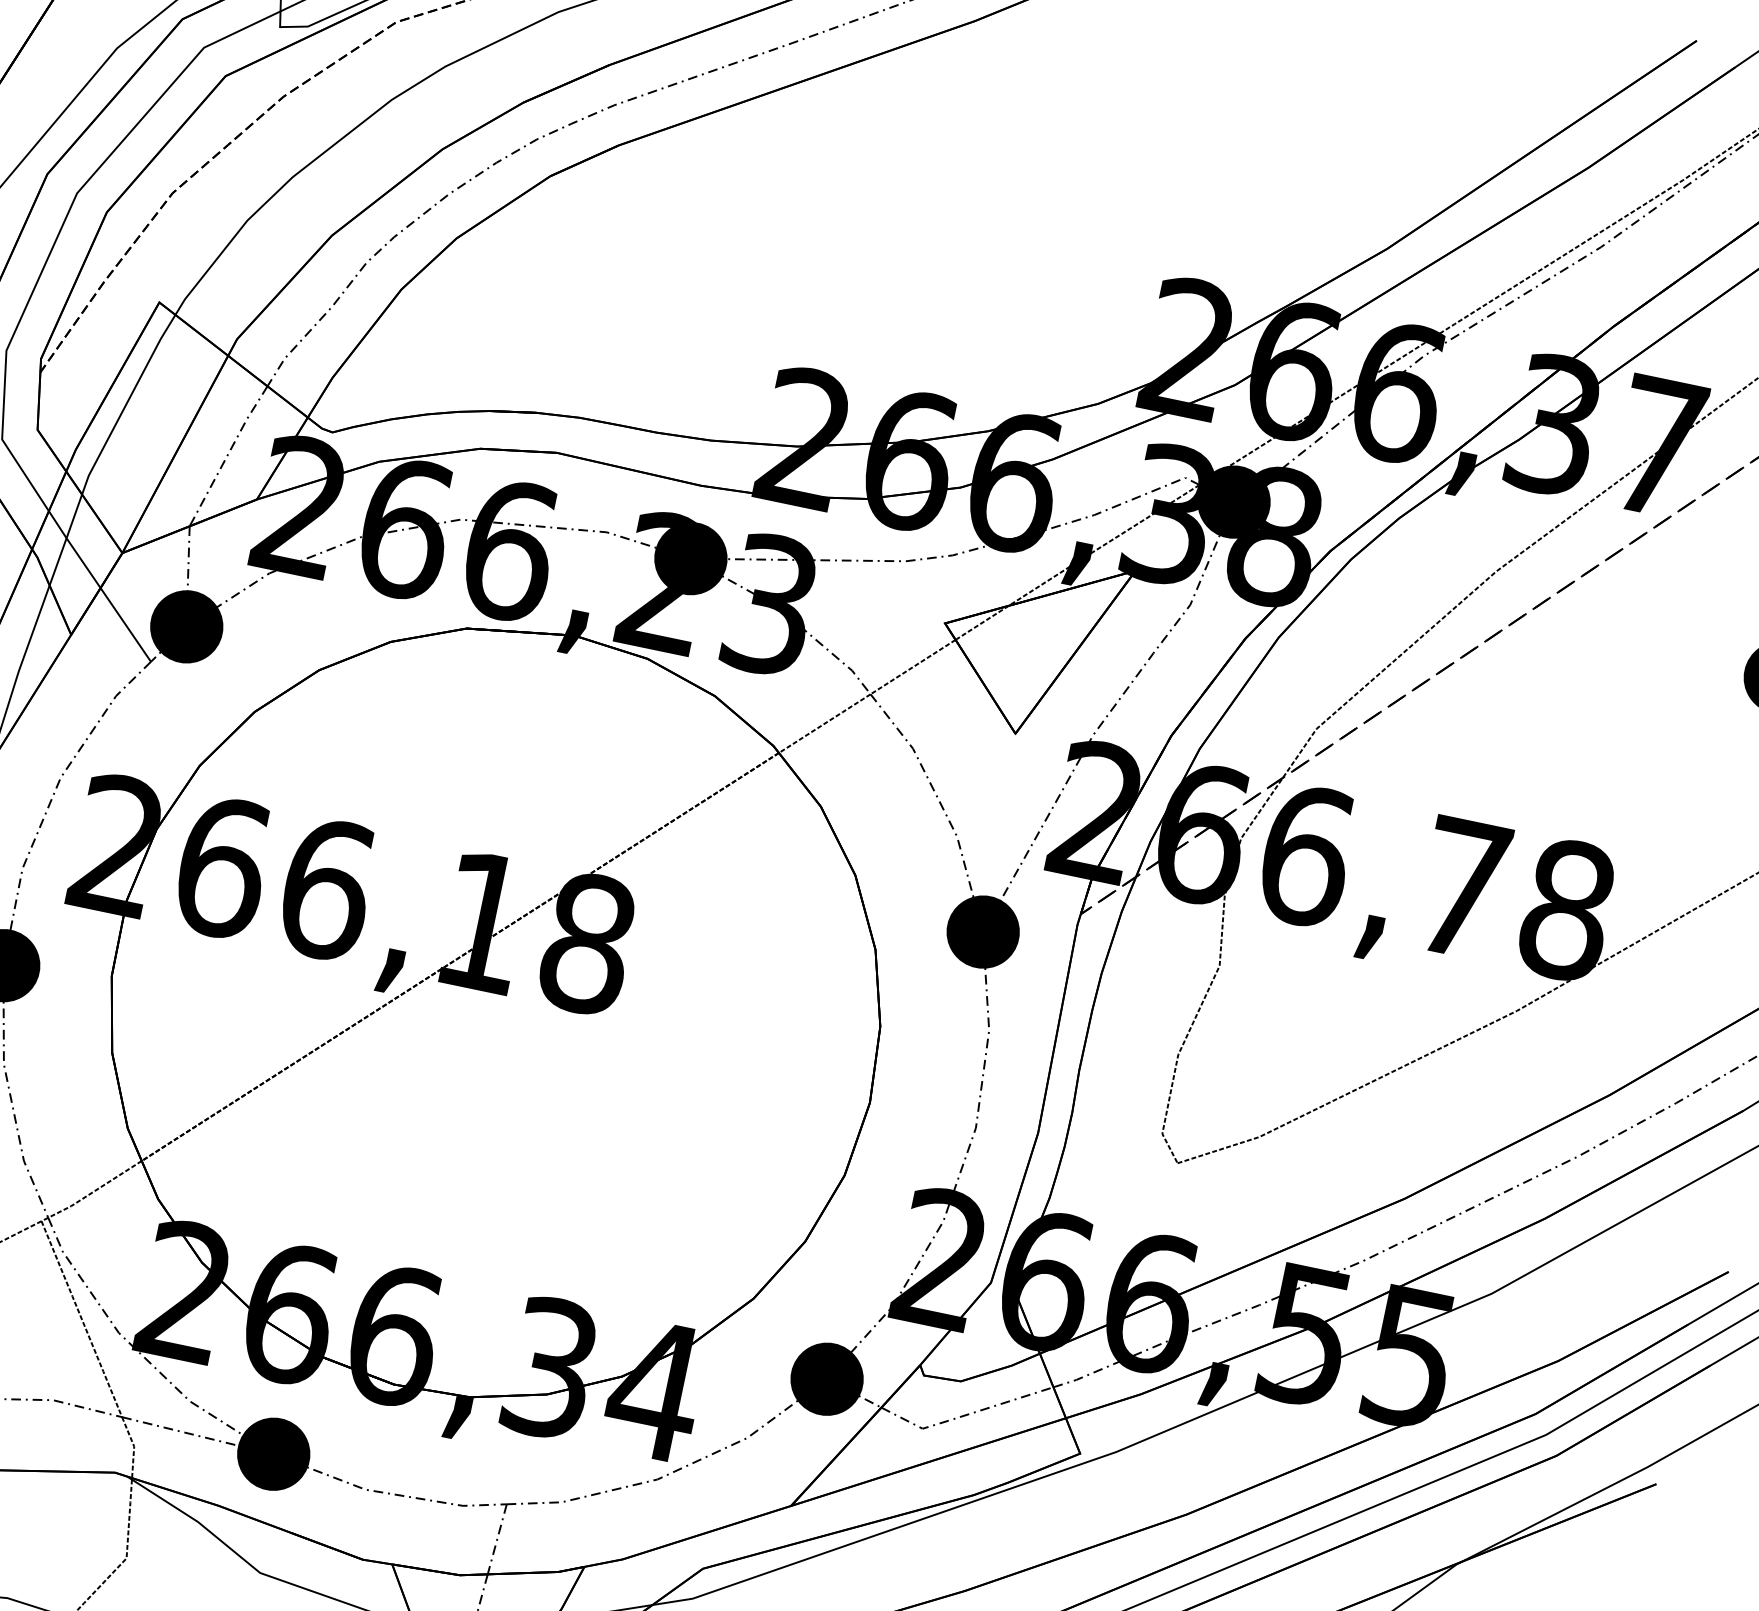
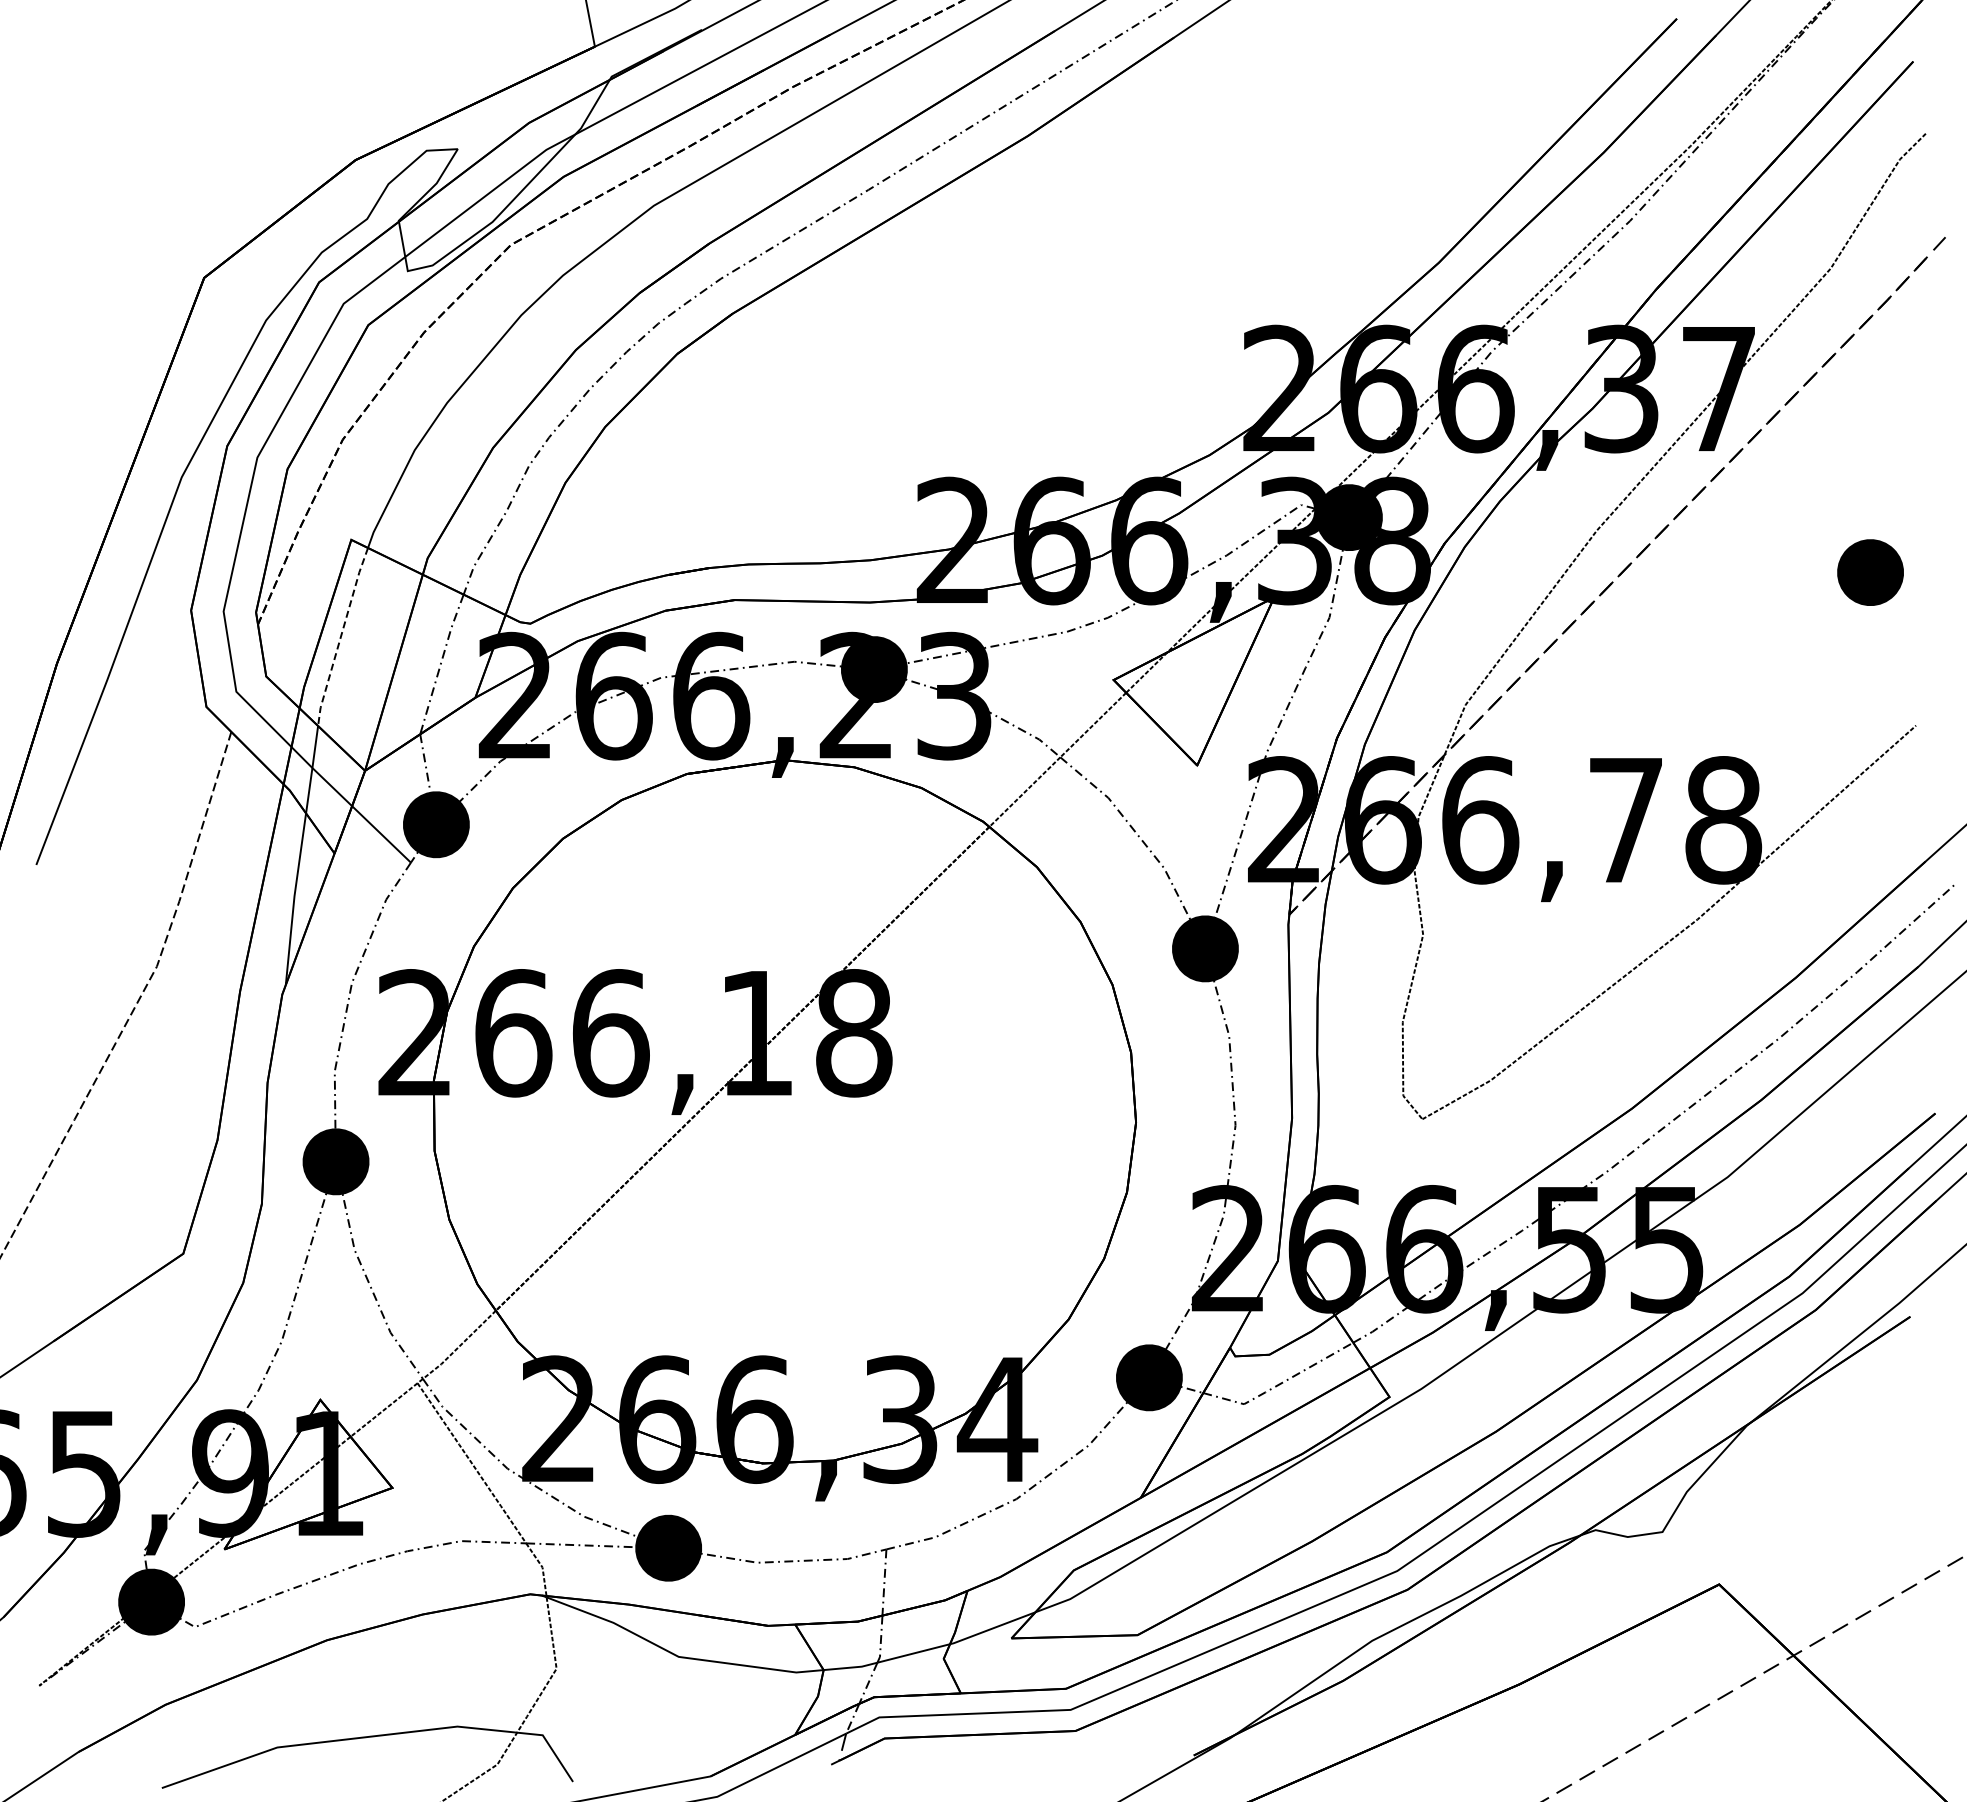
line: (125, 404) -> (340, 637), solid -> dashed

